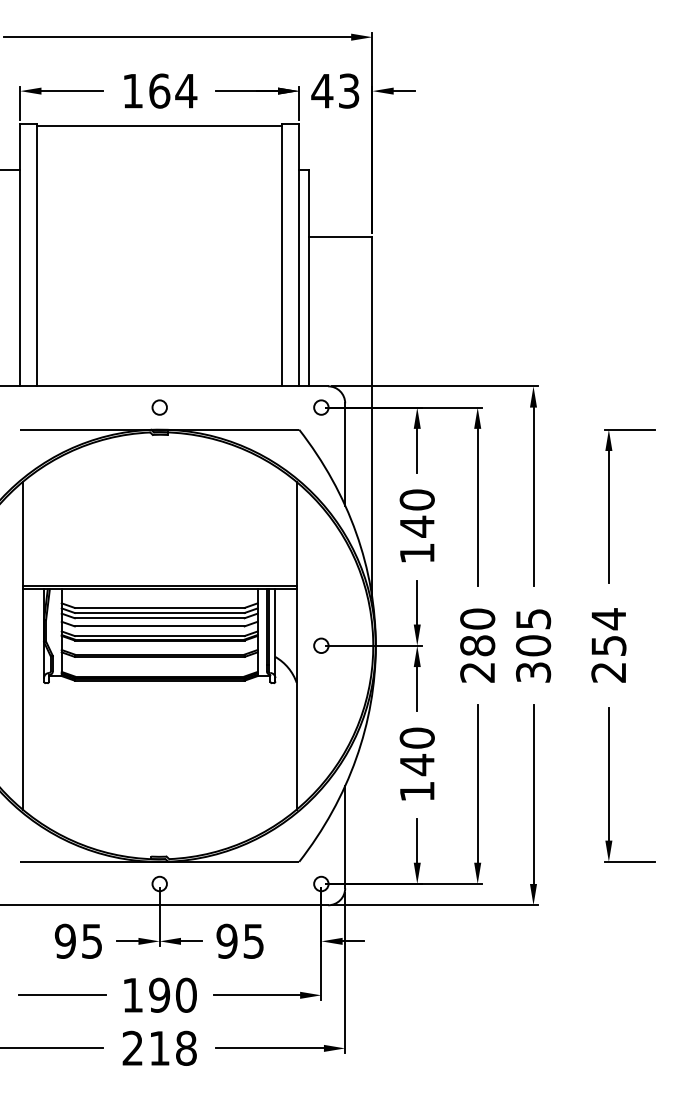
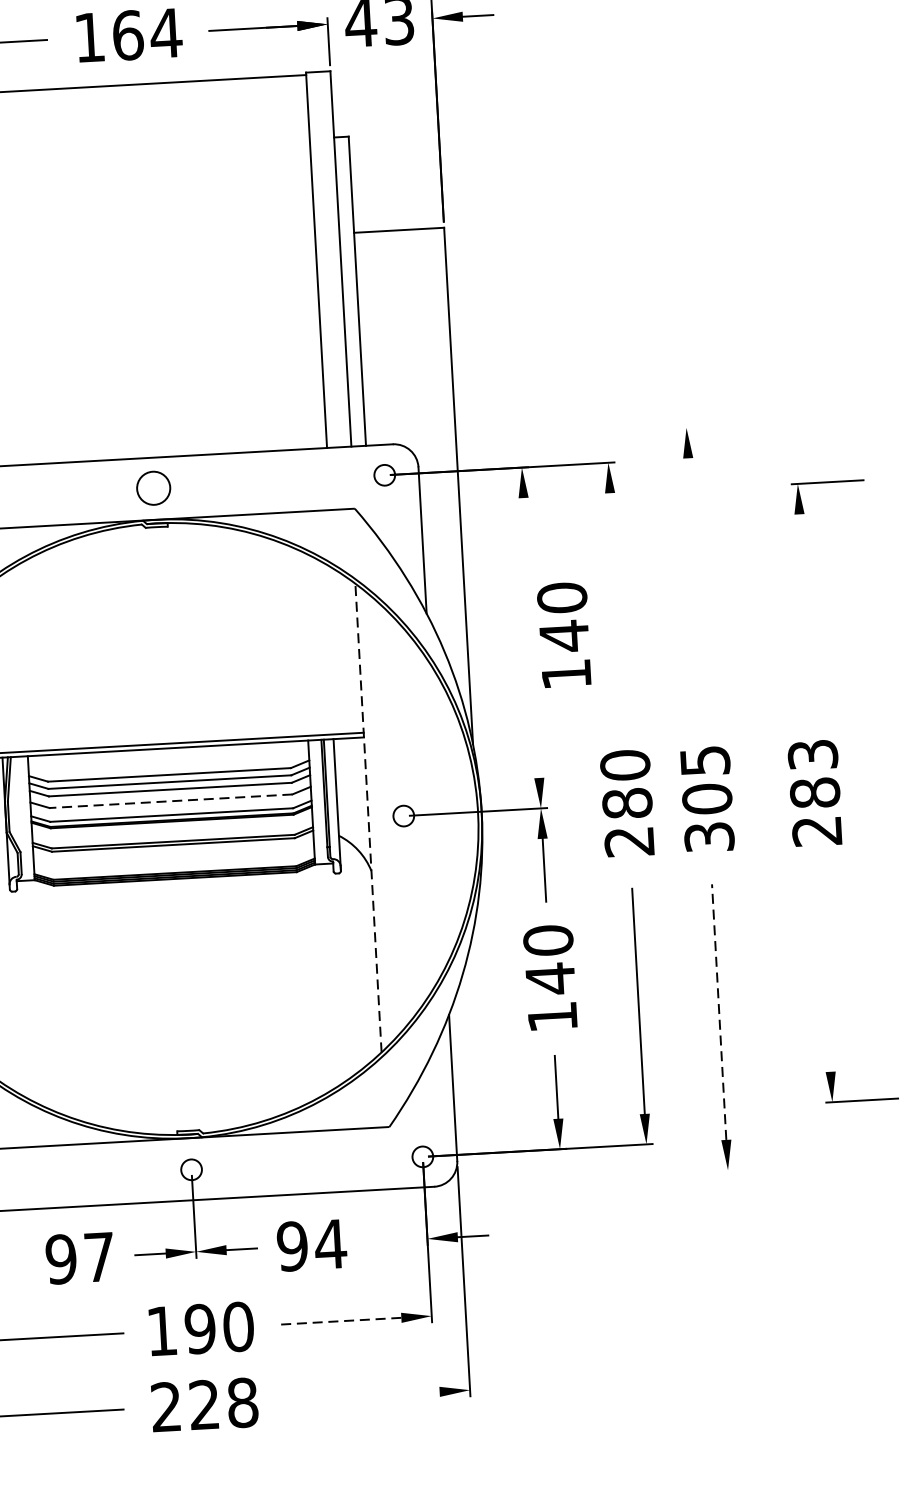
line: (434, 386) -> (544, 436), removed
circle: (159, 407) -> (153, 488), size x1.6
line: (417, 450) -> (525, 528), removed
line: (533, 496) -> (695, 585), removed
line: (477, 507) -> (616, 605), removed
line: (608, 516) -> (804, 608), removed
text: (416, 525) -> (563, 634), moved
line: (417, 602) -> (537, 746), removed
line: (159, 626) -> (170, 801), solid -> dashed
text: (608, 632) -> (813, 774), 254 -> 283
line: (296, 645) -> (368, 817), solid -> dashed
line: (608, 774) -> (824, 977), removed
line: (533, 794) -> (719, 1011), solid -> dashed
line: (434, 905) -> (586, 1178), removed
text: (91, 941) -> (98, 1257), 95 -> 97
text: (253, 941) -> (330, 1244), 95 -> 94
line: (256, 995) -> (338, 1321), solid -> dashed
text: (159, 1047) -> (204, 1403), 218 -> 228
line: (269, 1048) -> (361, 1396), removed

